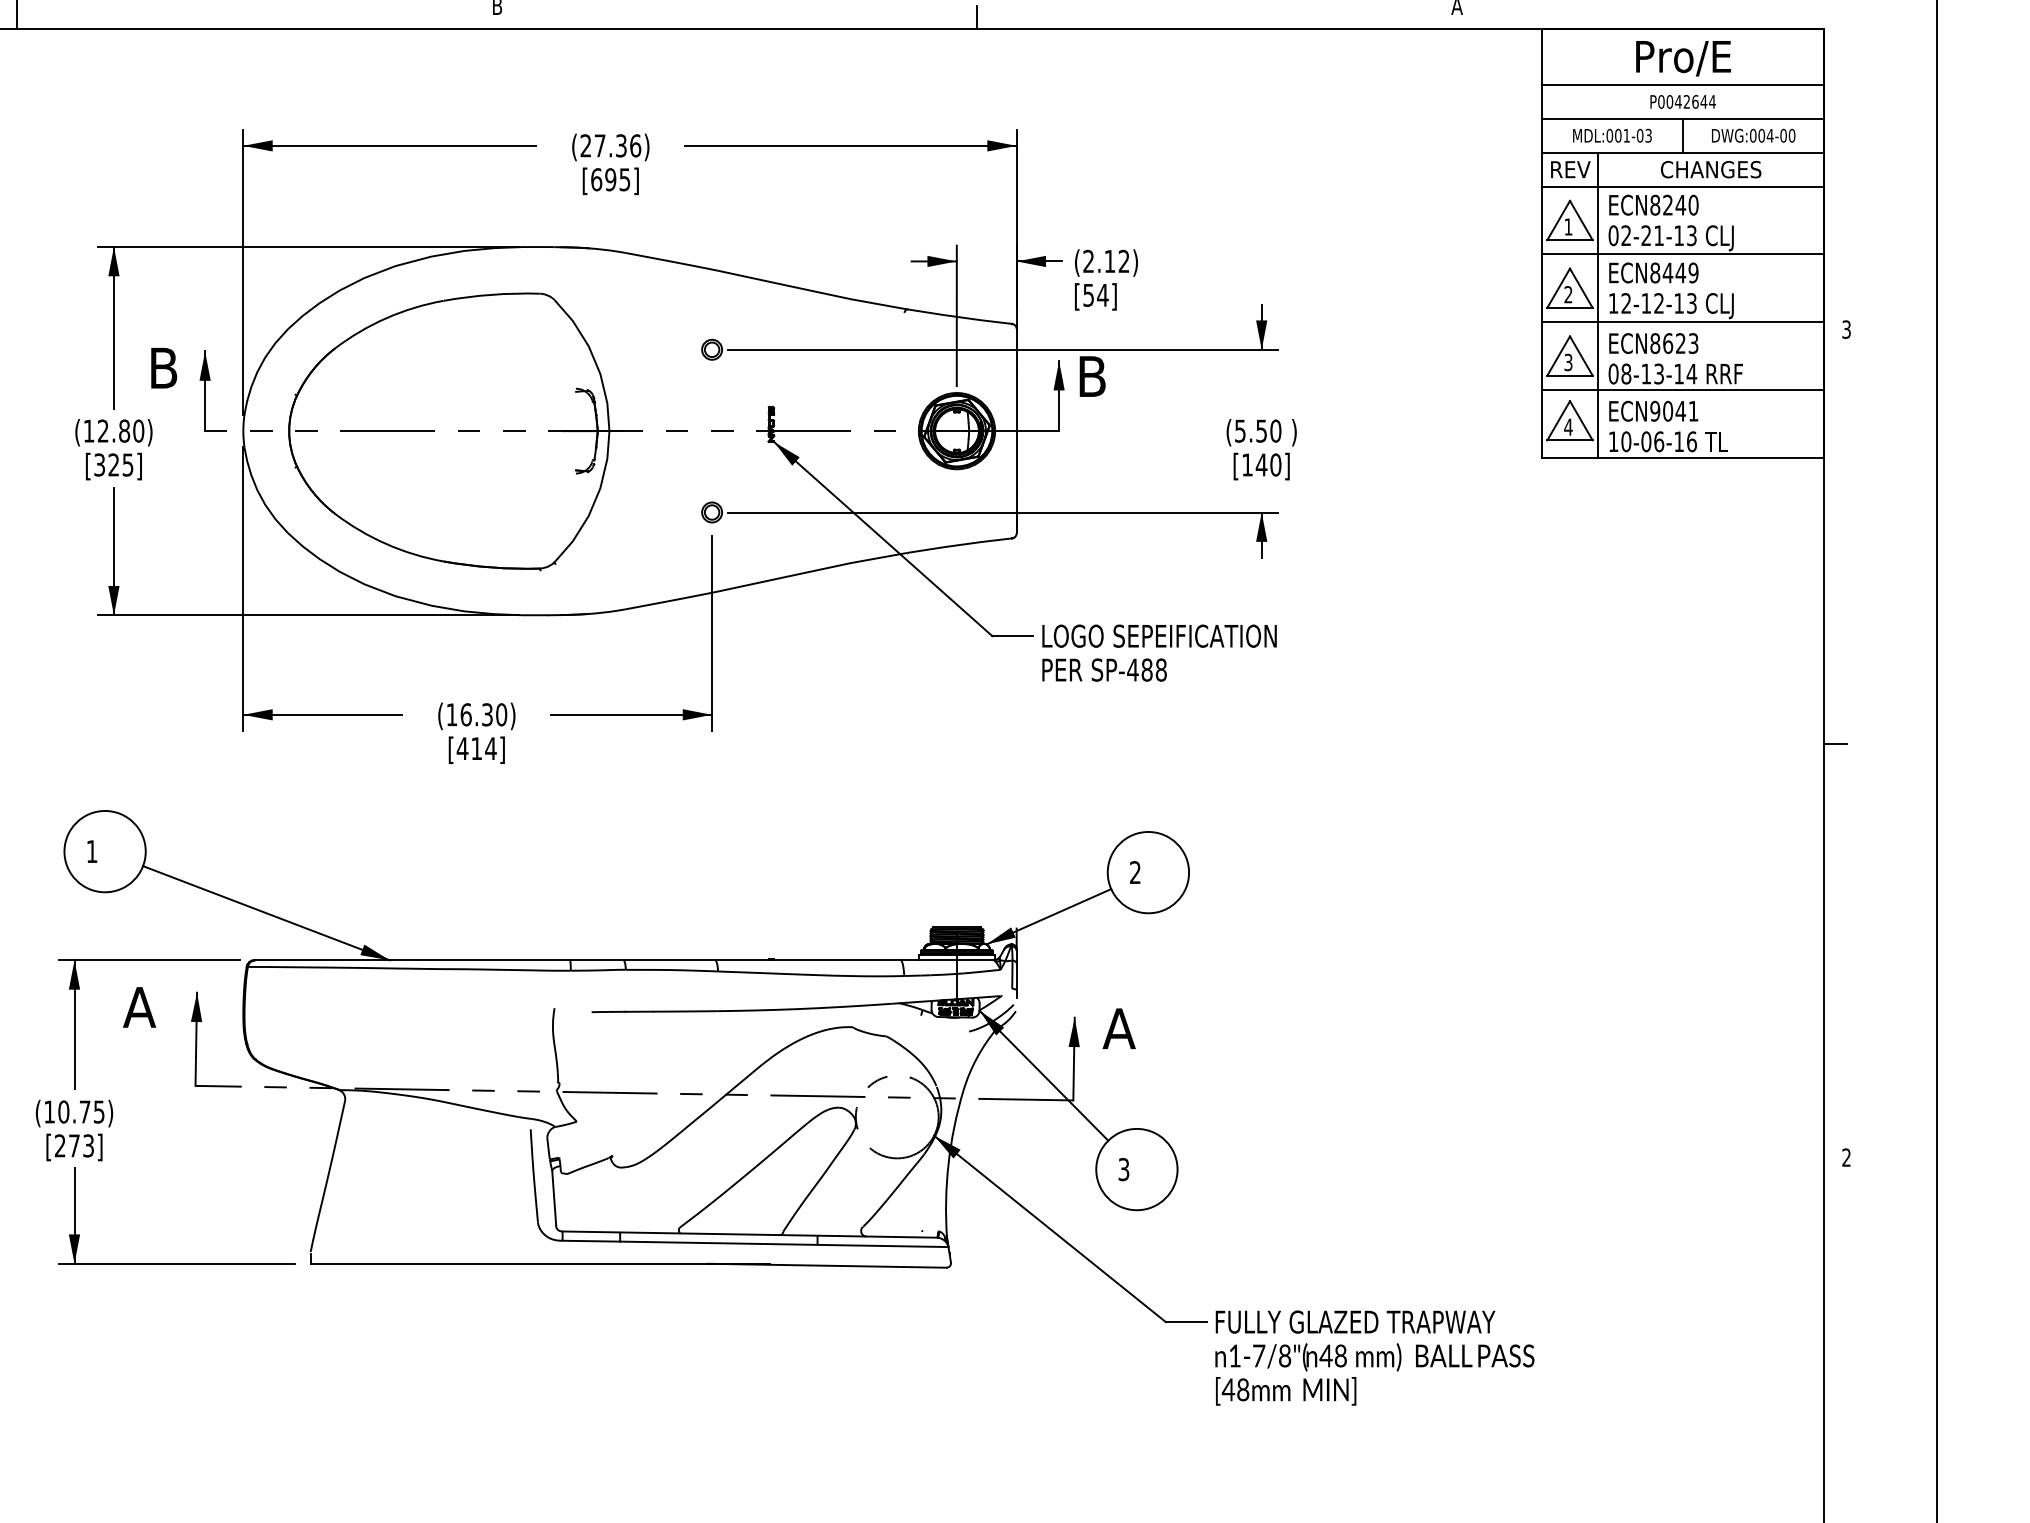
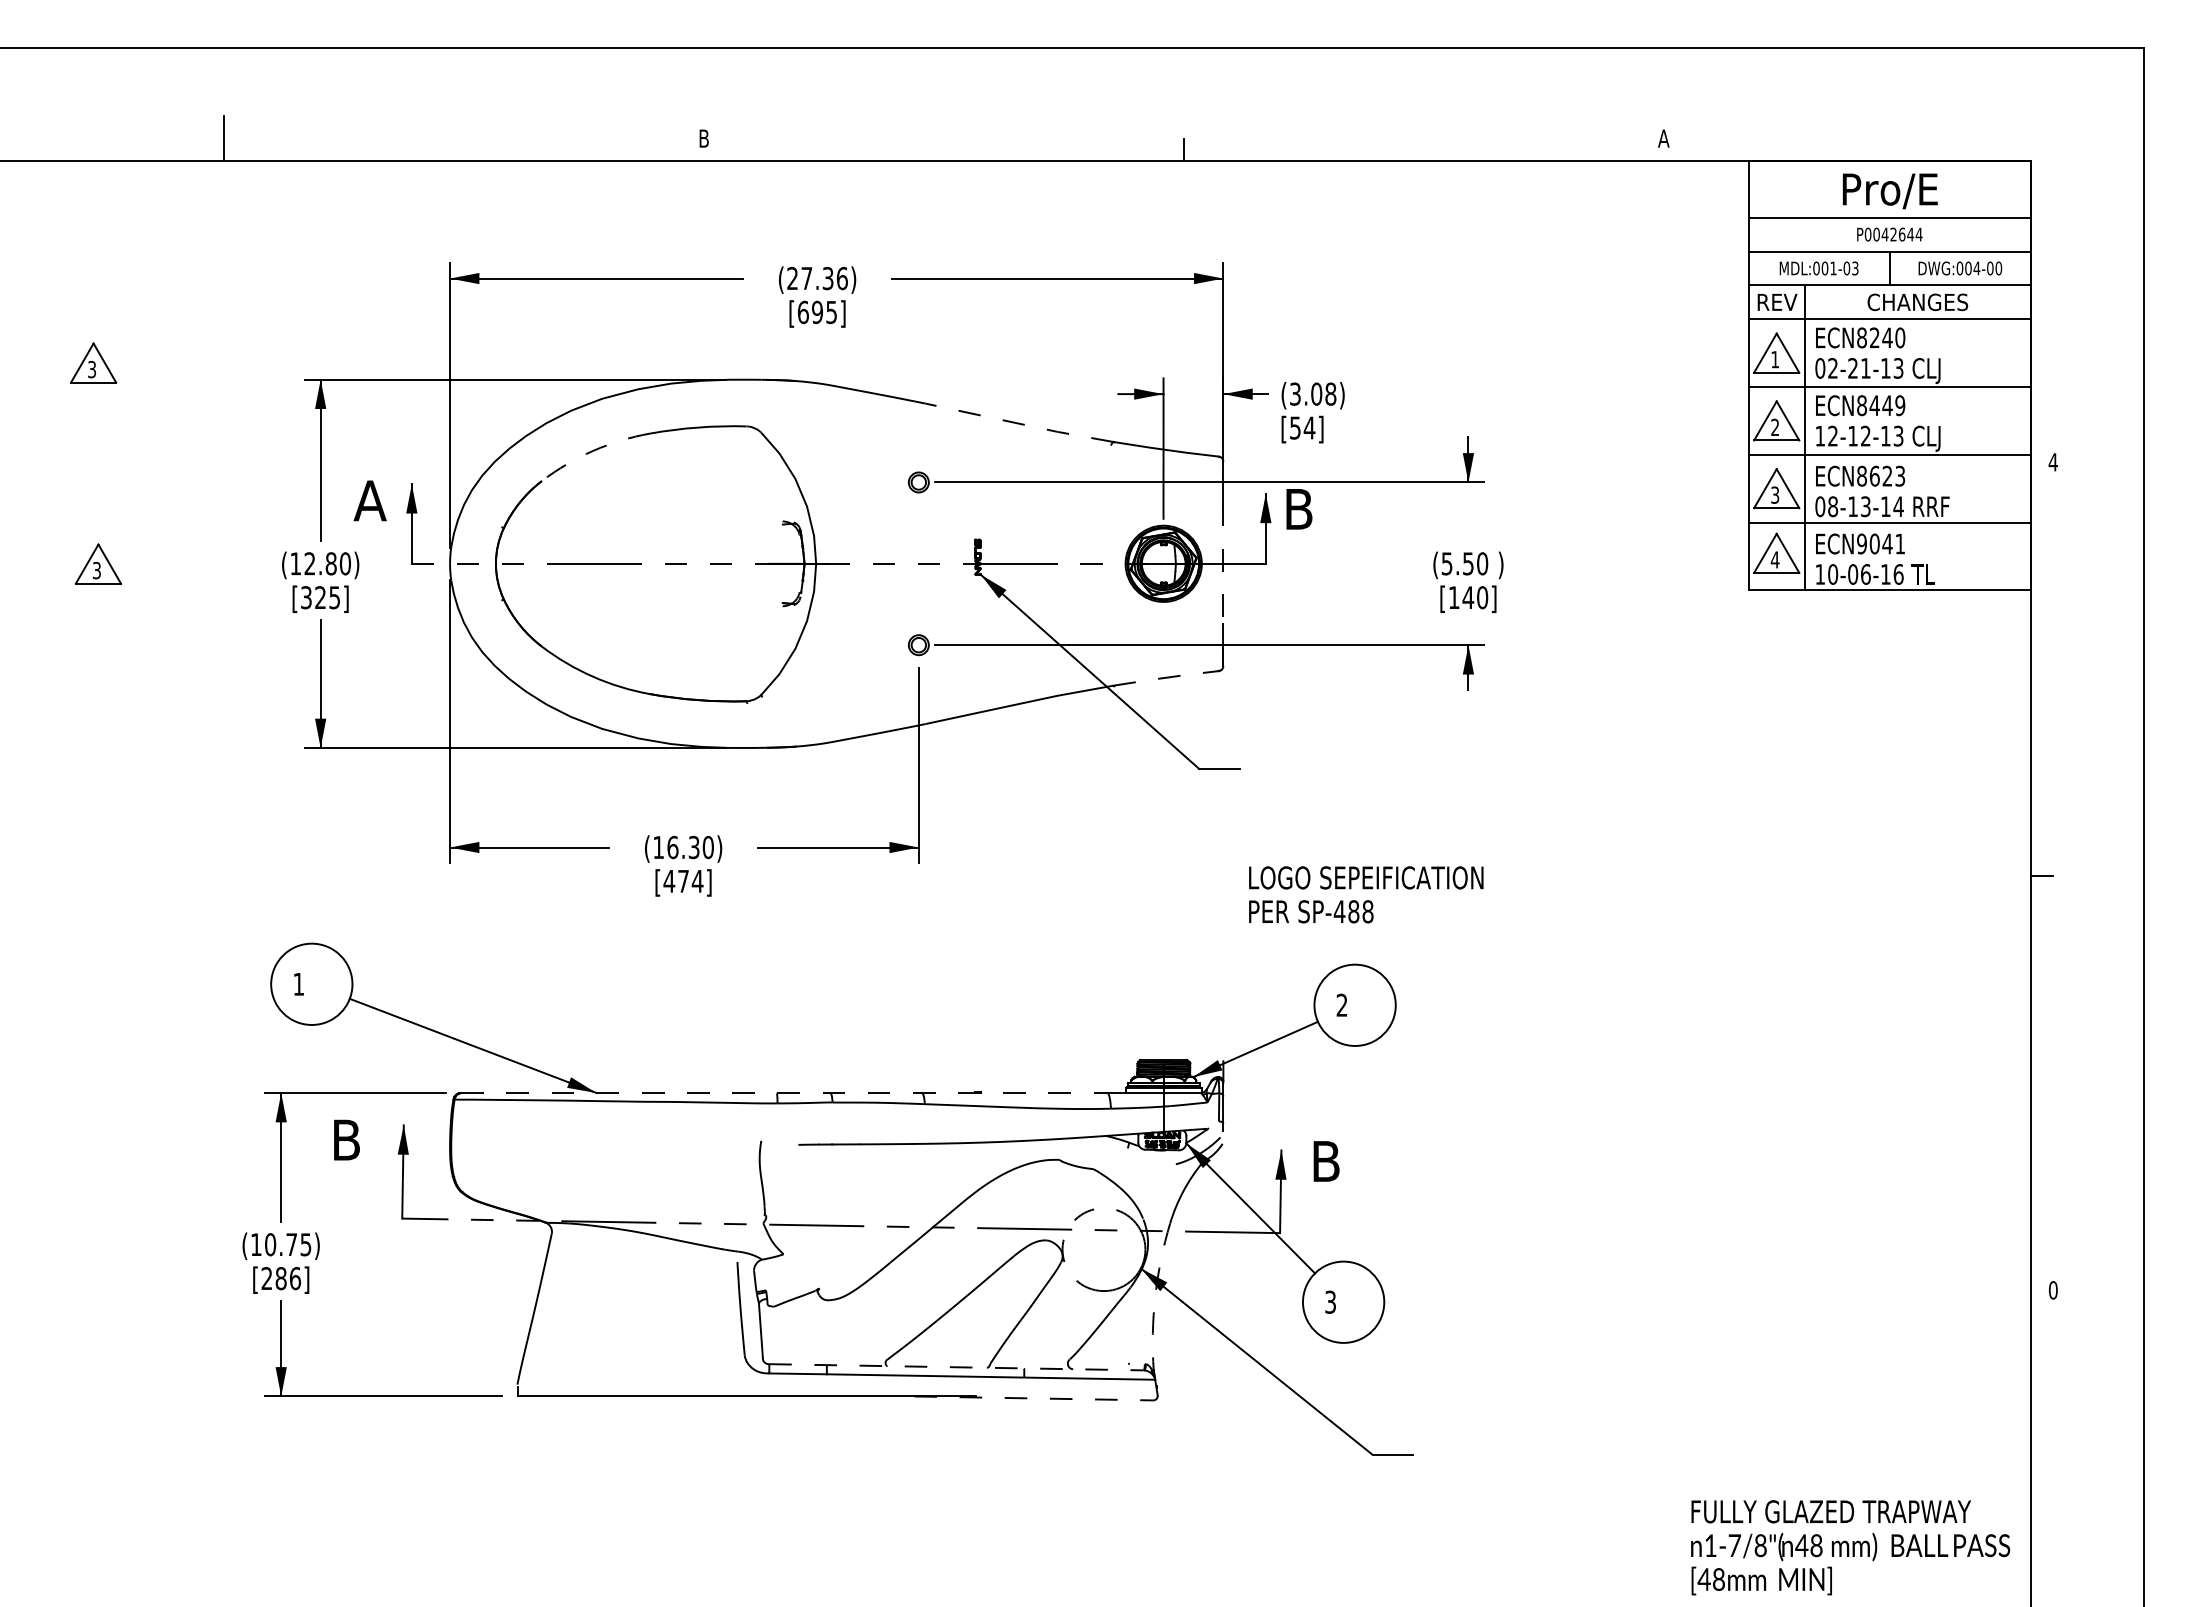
text: (1106, 260) -> (1313, 393), (2.12) -> (3.08)
line: (812, 290) -> (1019, 423), solid -> dashed
arc: (386, 317) -> (593, 450), solid -> dashed
text: (1845, 329) -> (2052, 462), 3 -> 4
text: (162, 367) -> (369, 500), B -> A
line: (1016, 431) -> (1223, 564), solid -> dashed
line: (959, 544) -> (1166, 677), solid -> dashed
text: (1159, 652) -> (1366, 894), moved
text: (476, 748) -> (683, 881), [414] -> [474]
line: (577, 960) -> (784, 1093), solid -> dashed
text: (138, 1006) -> (345, 1139), A -> B
text: (1118, 1028) -> (1325, 1161), A -> B
text: (81, 1145) -> (288, 1278), [273] -> [286]
text: (1845, 1157) -> (2052, 1290), 2 -> 0
arc: (948, 1163) -> (1155, 1296), solid -> dashed
line: (749, 1234) -> (956, 1367), solid -> dashed
line: (827, 1265) -> (1034, 1398), solid -> dashed
text: (1374, 1357) -> (1850, 1547), moved

